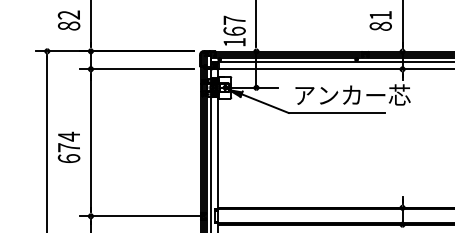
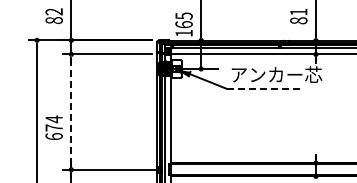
text: (233, 19) -> (183, 15), 167 -> 165
line: (337, 112) -> (264, 88), solid -> dashed
line: (91, 143) -> (71, 112), solid -> dashed
text: (68, 147) -> (53, 127), moved

